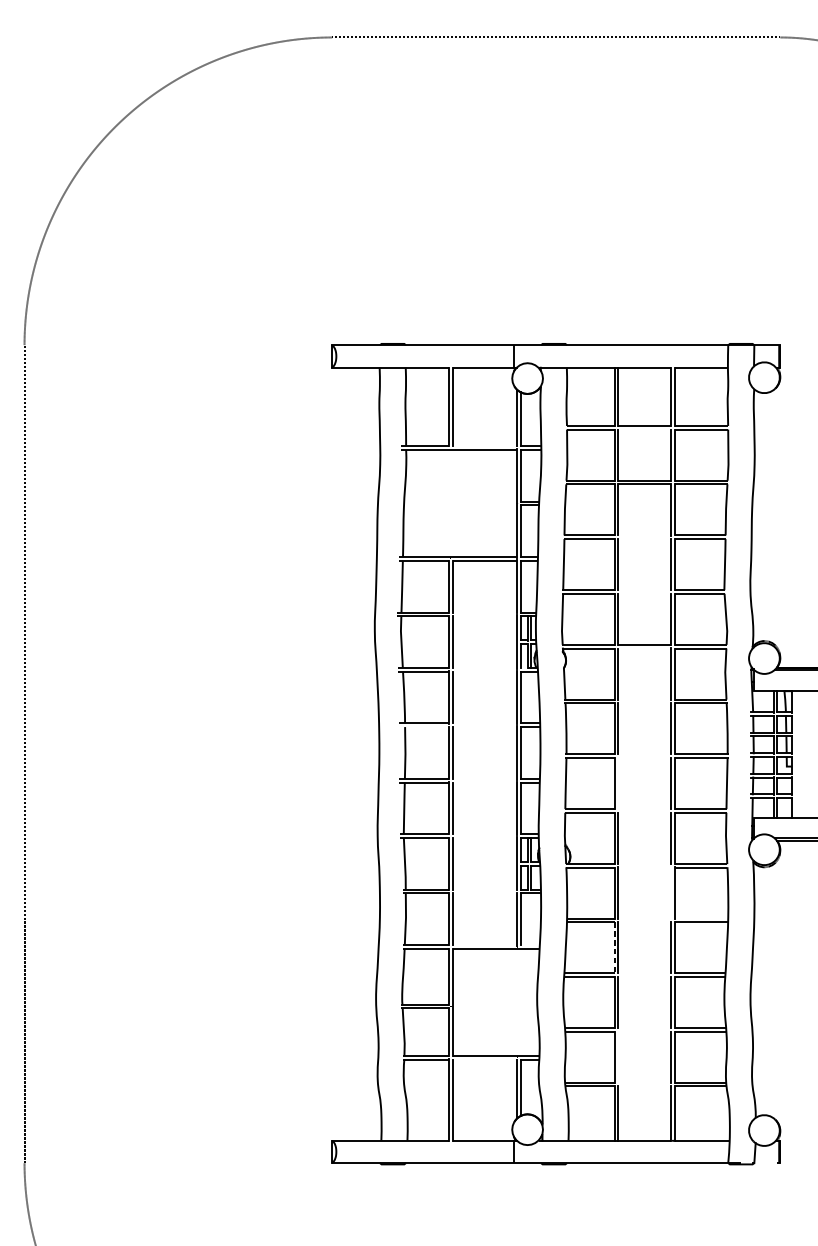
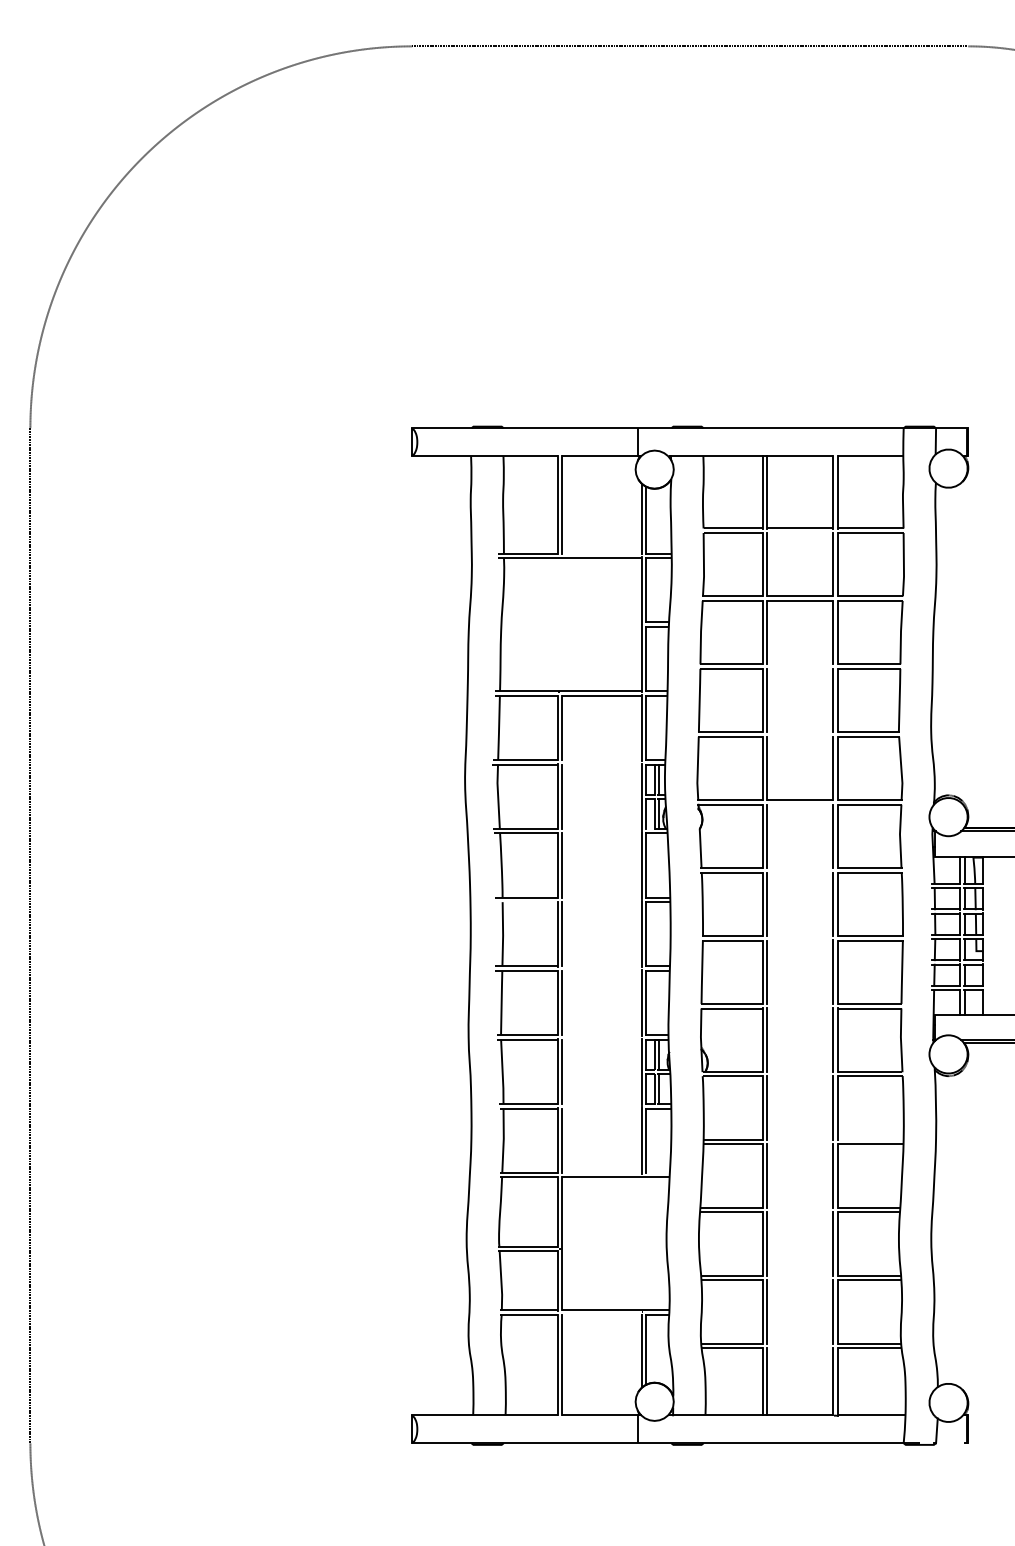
line: (618, 783) -> (767, 972), added
line: (671, 892) -> (833, 1107), added
line: (614, 948) -> (762, 1176), dashed -> solid
line: (618, 1056) -> (767, 1311), added

